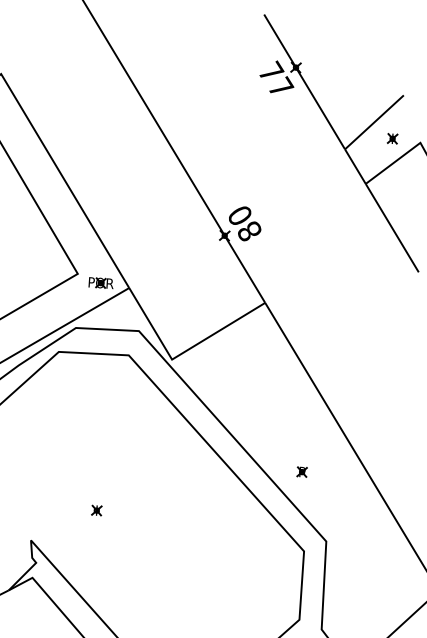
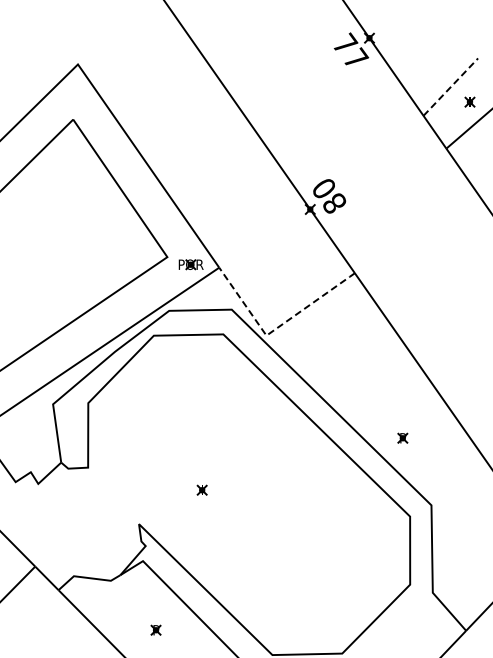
line: (374, 122) -> (450, 87), solid -> dashed
line: (183, 353) -> (277, 328), solid -> dashed

